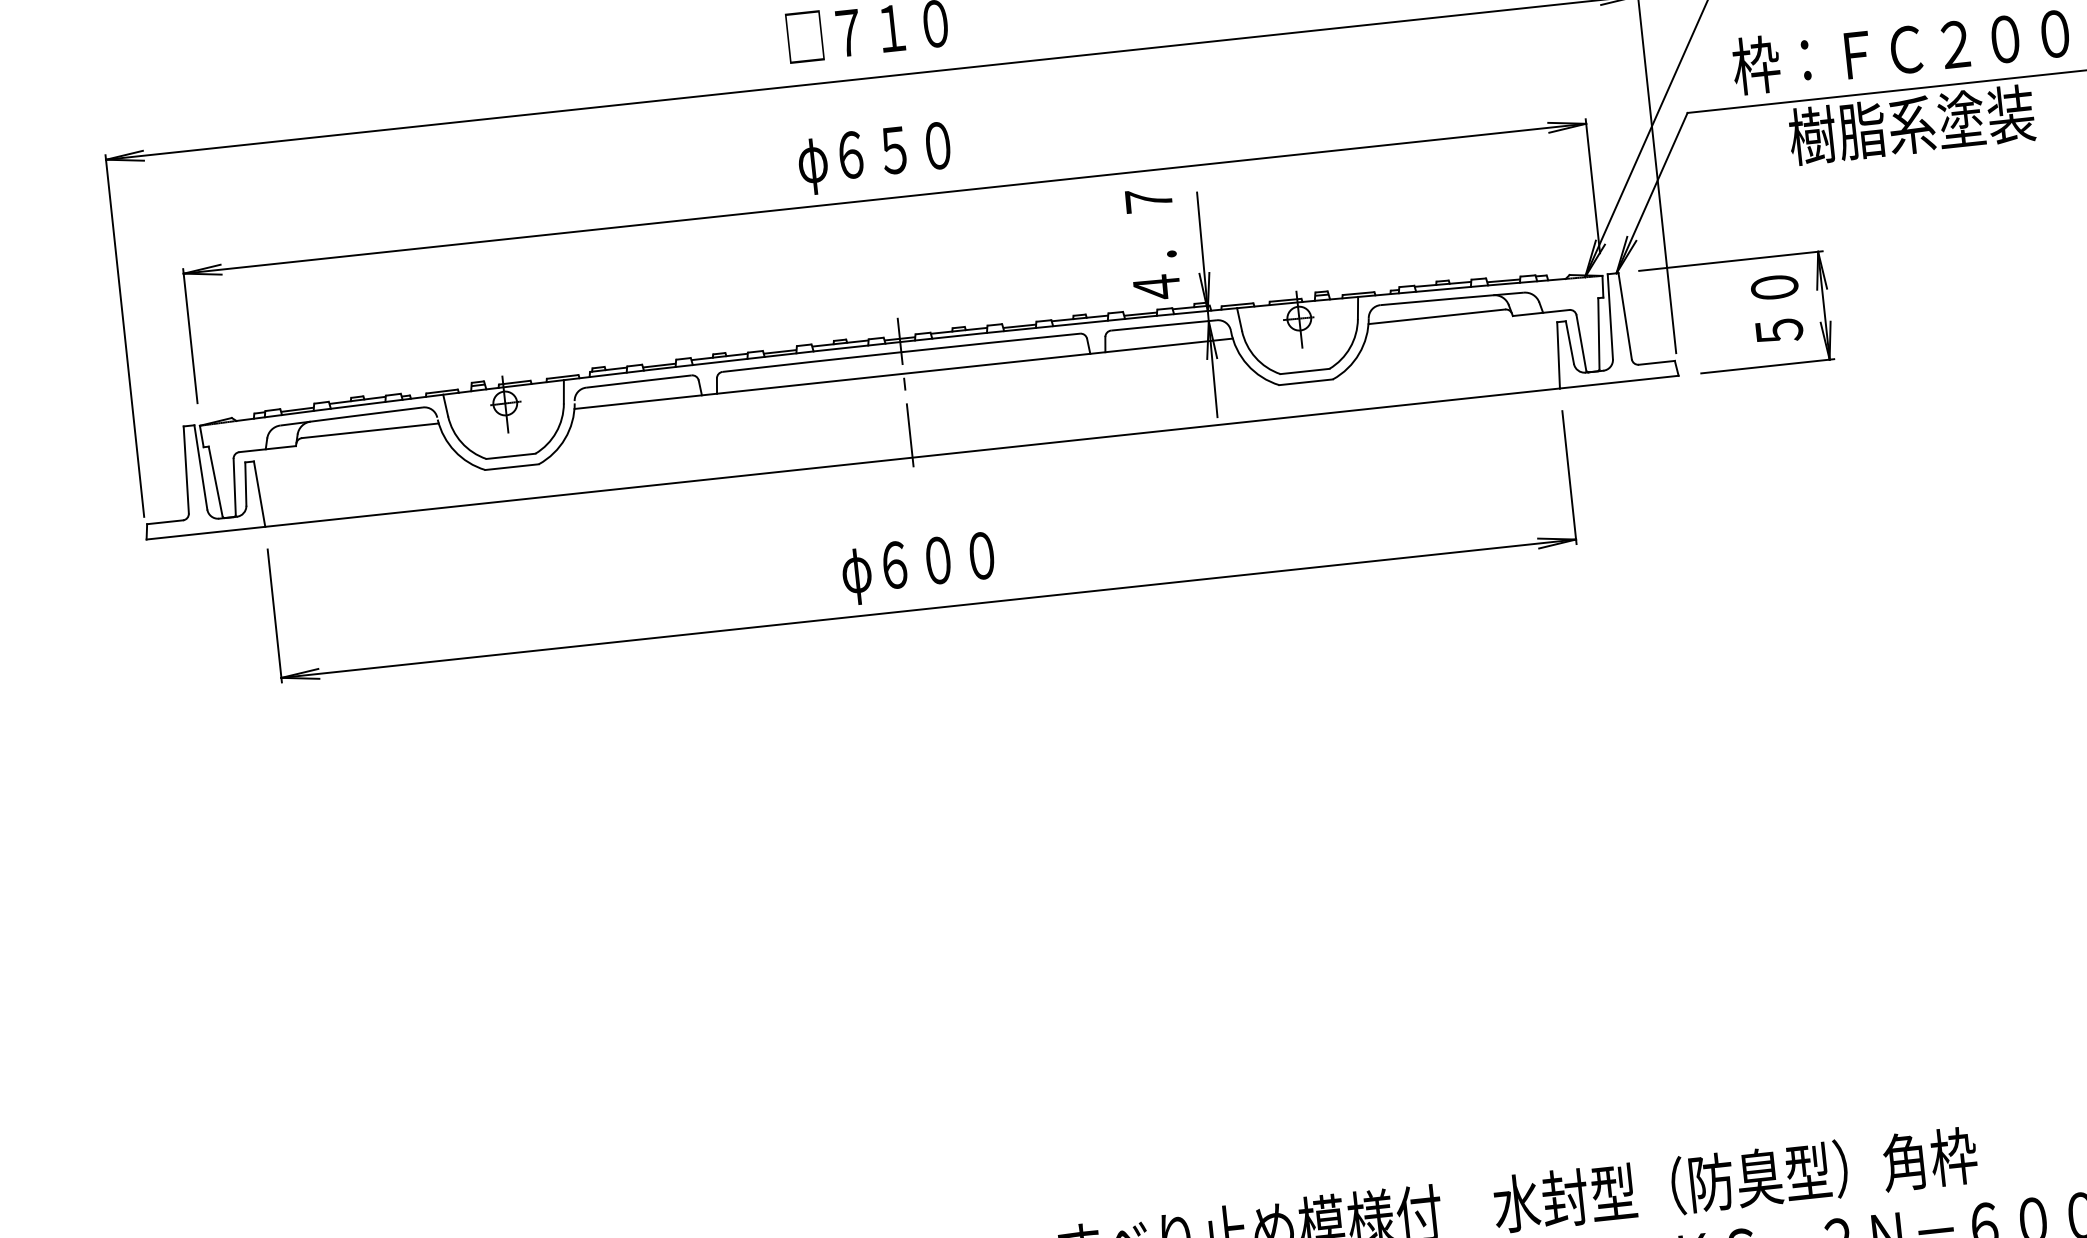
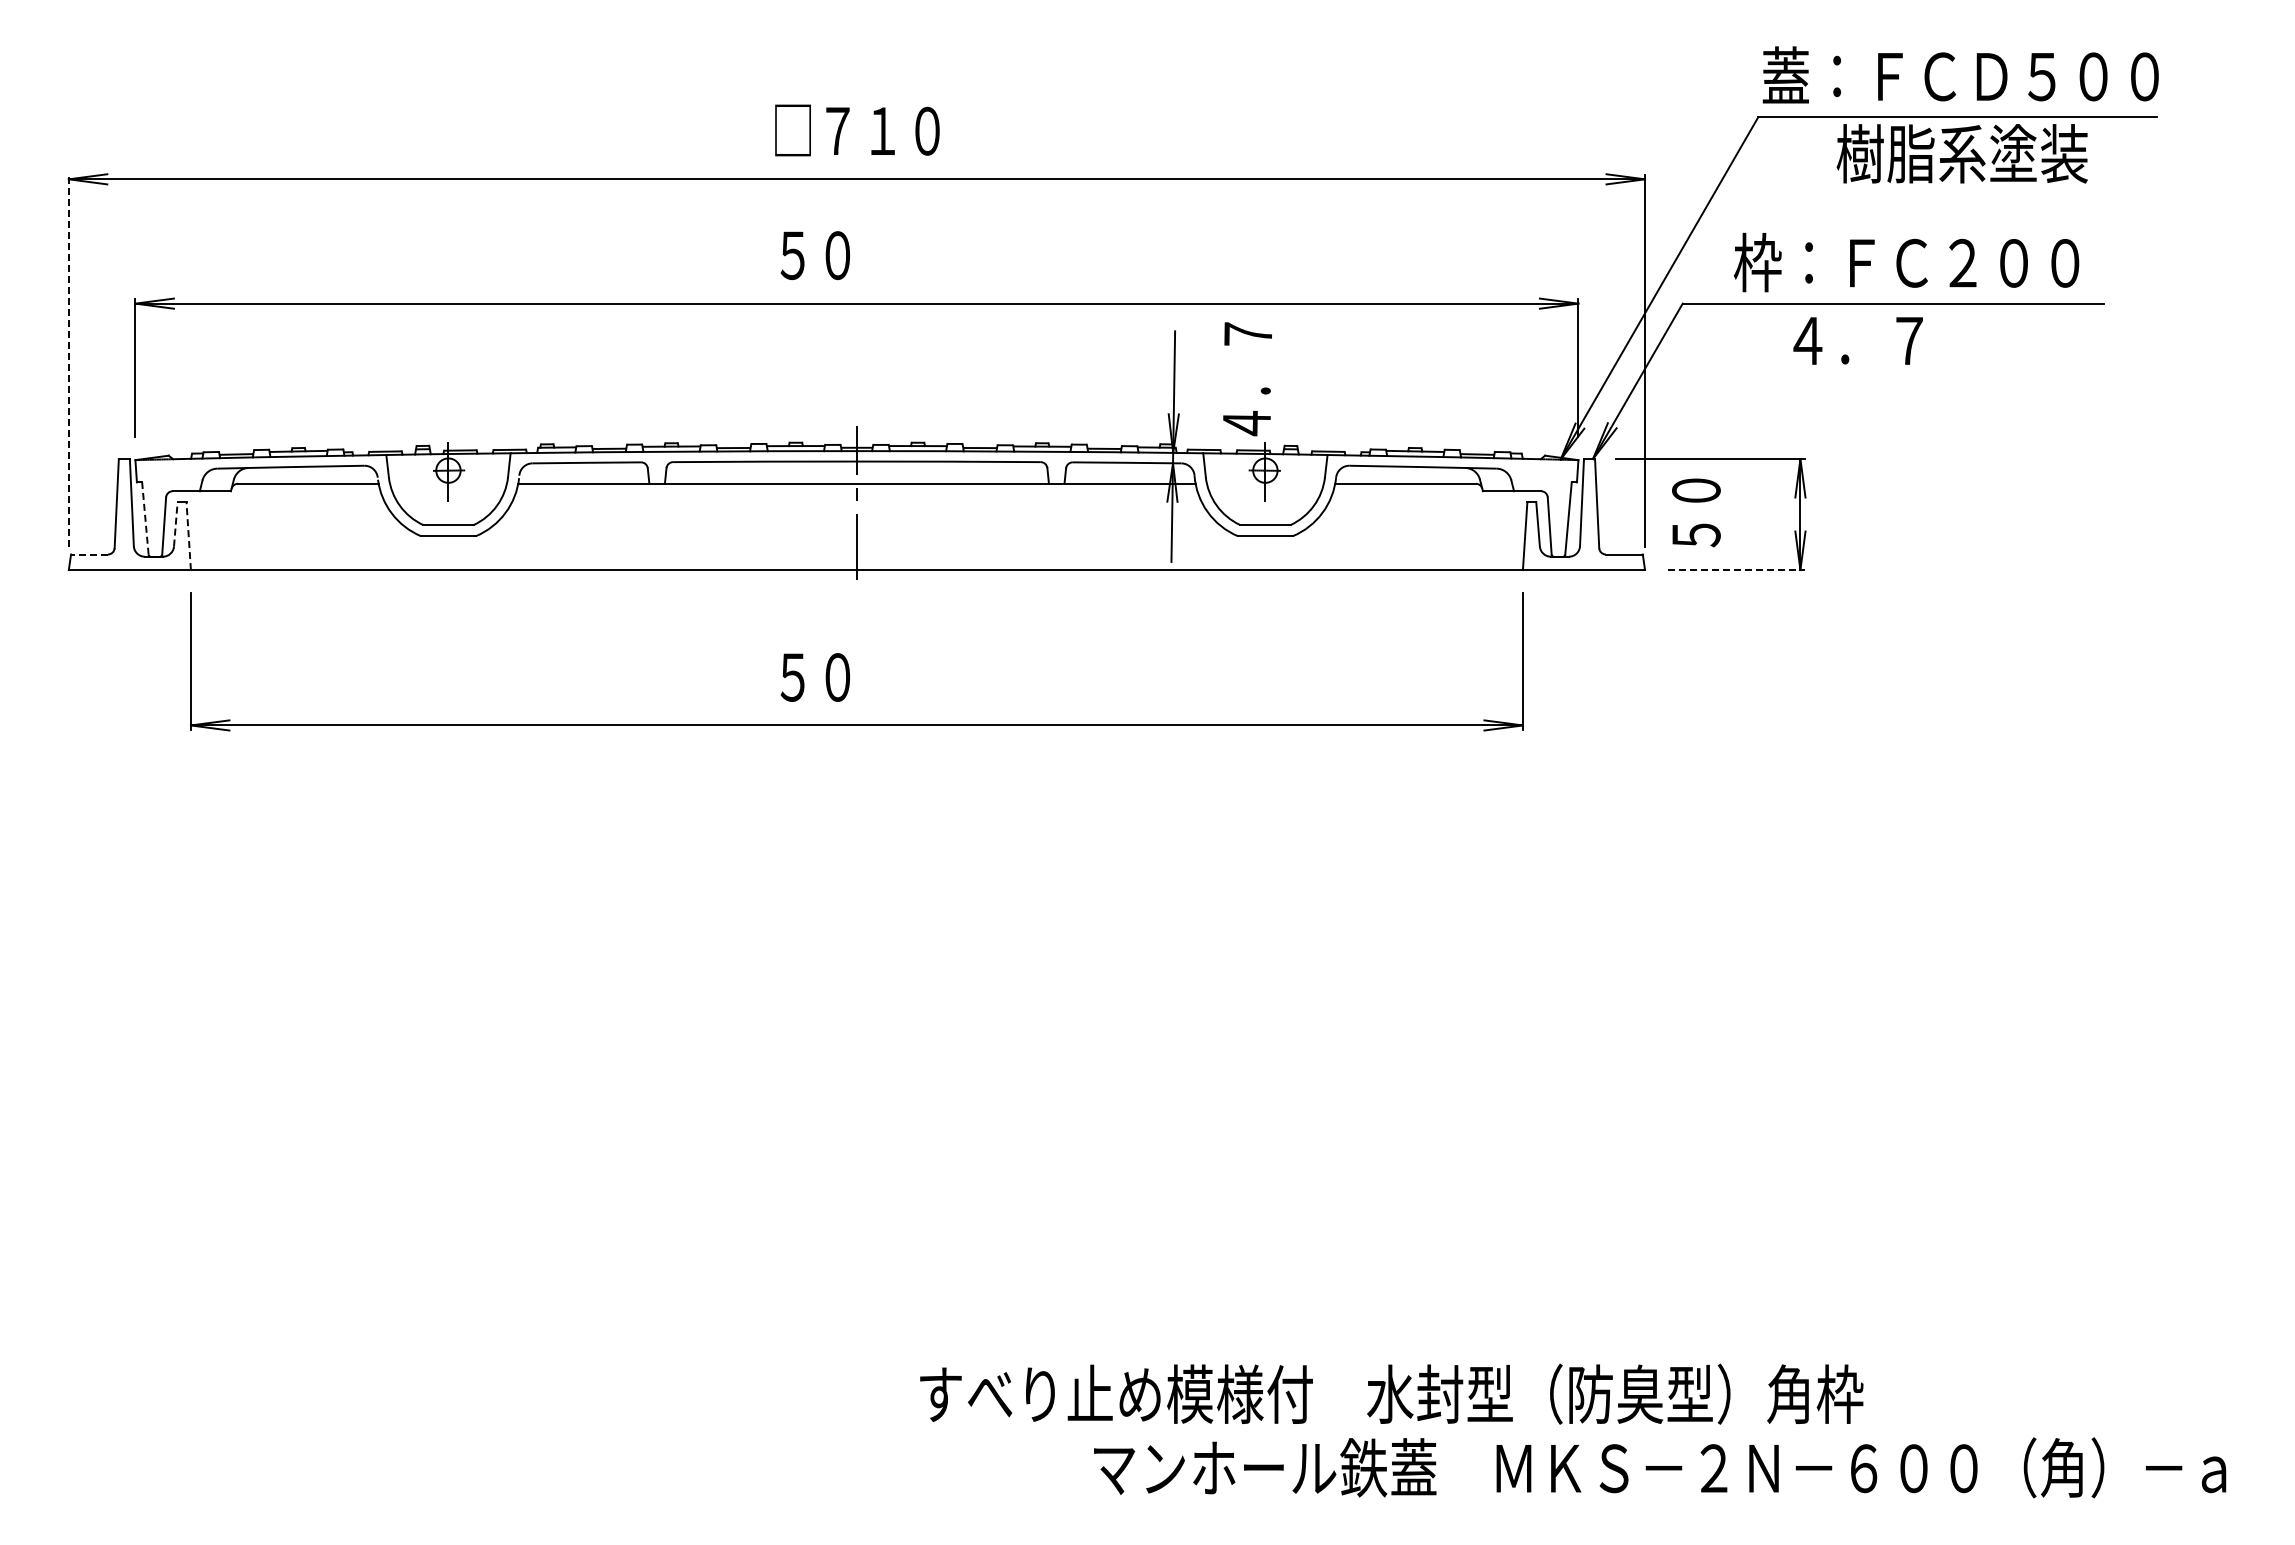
text: (1911, 124) -> (1909, 339), 樹脂系塗装 -> ４．７
text: (874, 158) -> (850, 261), φ６５０ -> ５０
text: (1152, 244) -> (1247, 379), moved
text: (1777, 308) -> (1696, 512), moved
line: (124, 335) -> (68, 360), solid -> dashed
line: (1768, 366) -> (1737, 570), solid -> dashed
line: (215, 481) -> (145, 518), solid -> dashed
line: (245, 483) -> (175, 523), solid -> dashed
line: (259, 494) -> (188, 536), solid -> dashed
line: (165, 522) -> (89, 554), solid -> dashed
text: (918, 568) -> (850, 683), φ６００ -> ５０

